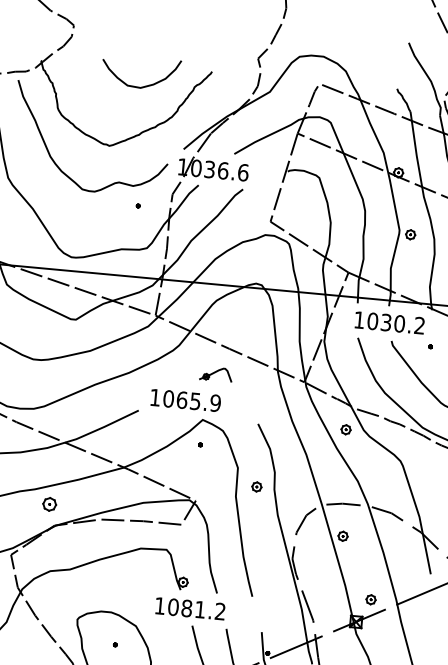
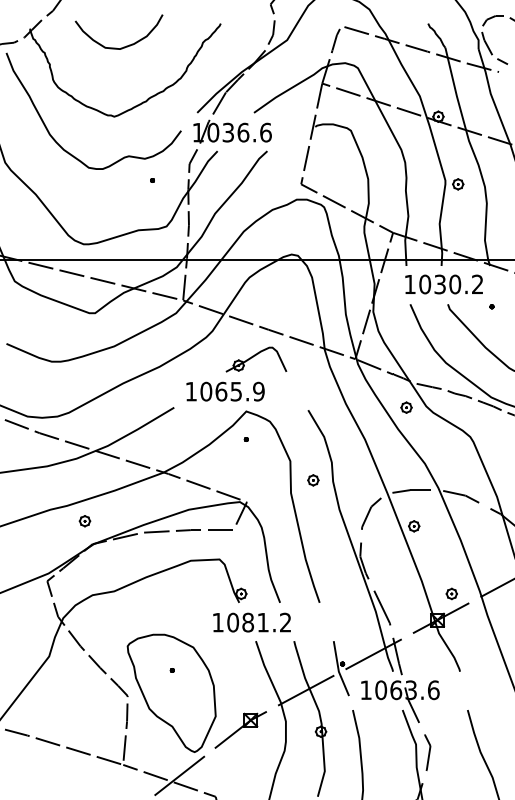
curve: (143, 85) -> (123, 46), moved
part: (216, 374) -> (256, 359), size x1.67
part: (49, 504) -> (84, 521), size x0.71

